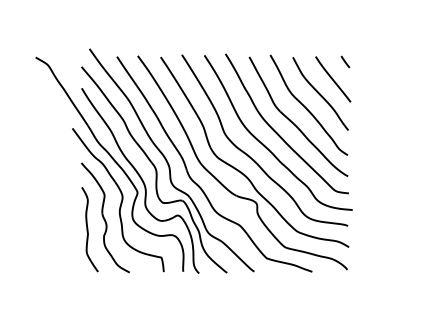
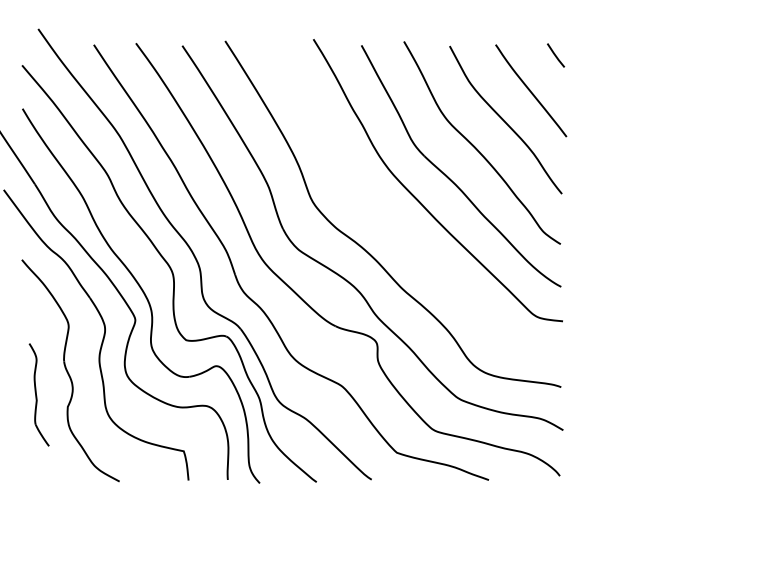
curve: (265, 145) -> (394, 224), removed
part: (89, 229) -> (38, 394), size x0.6

